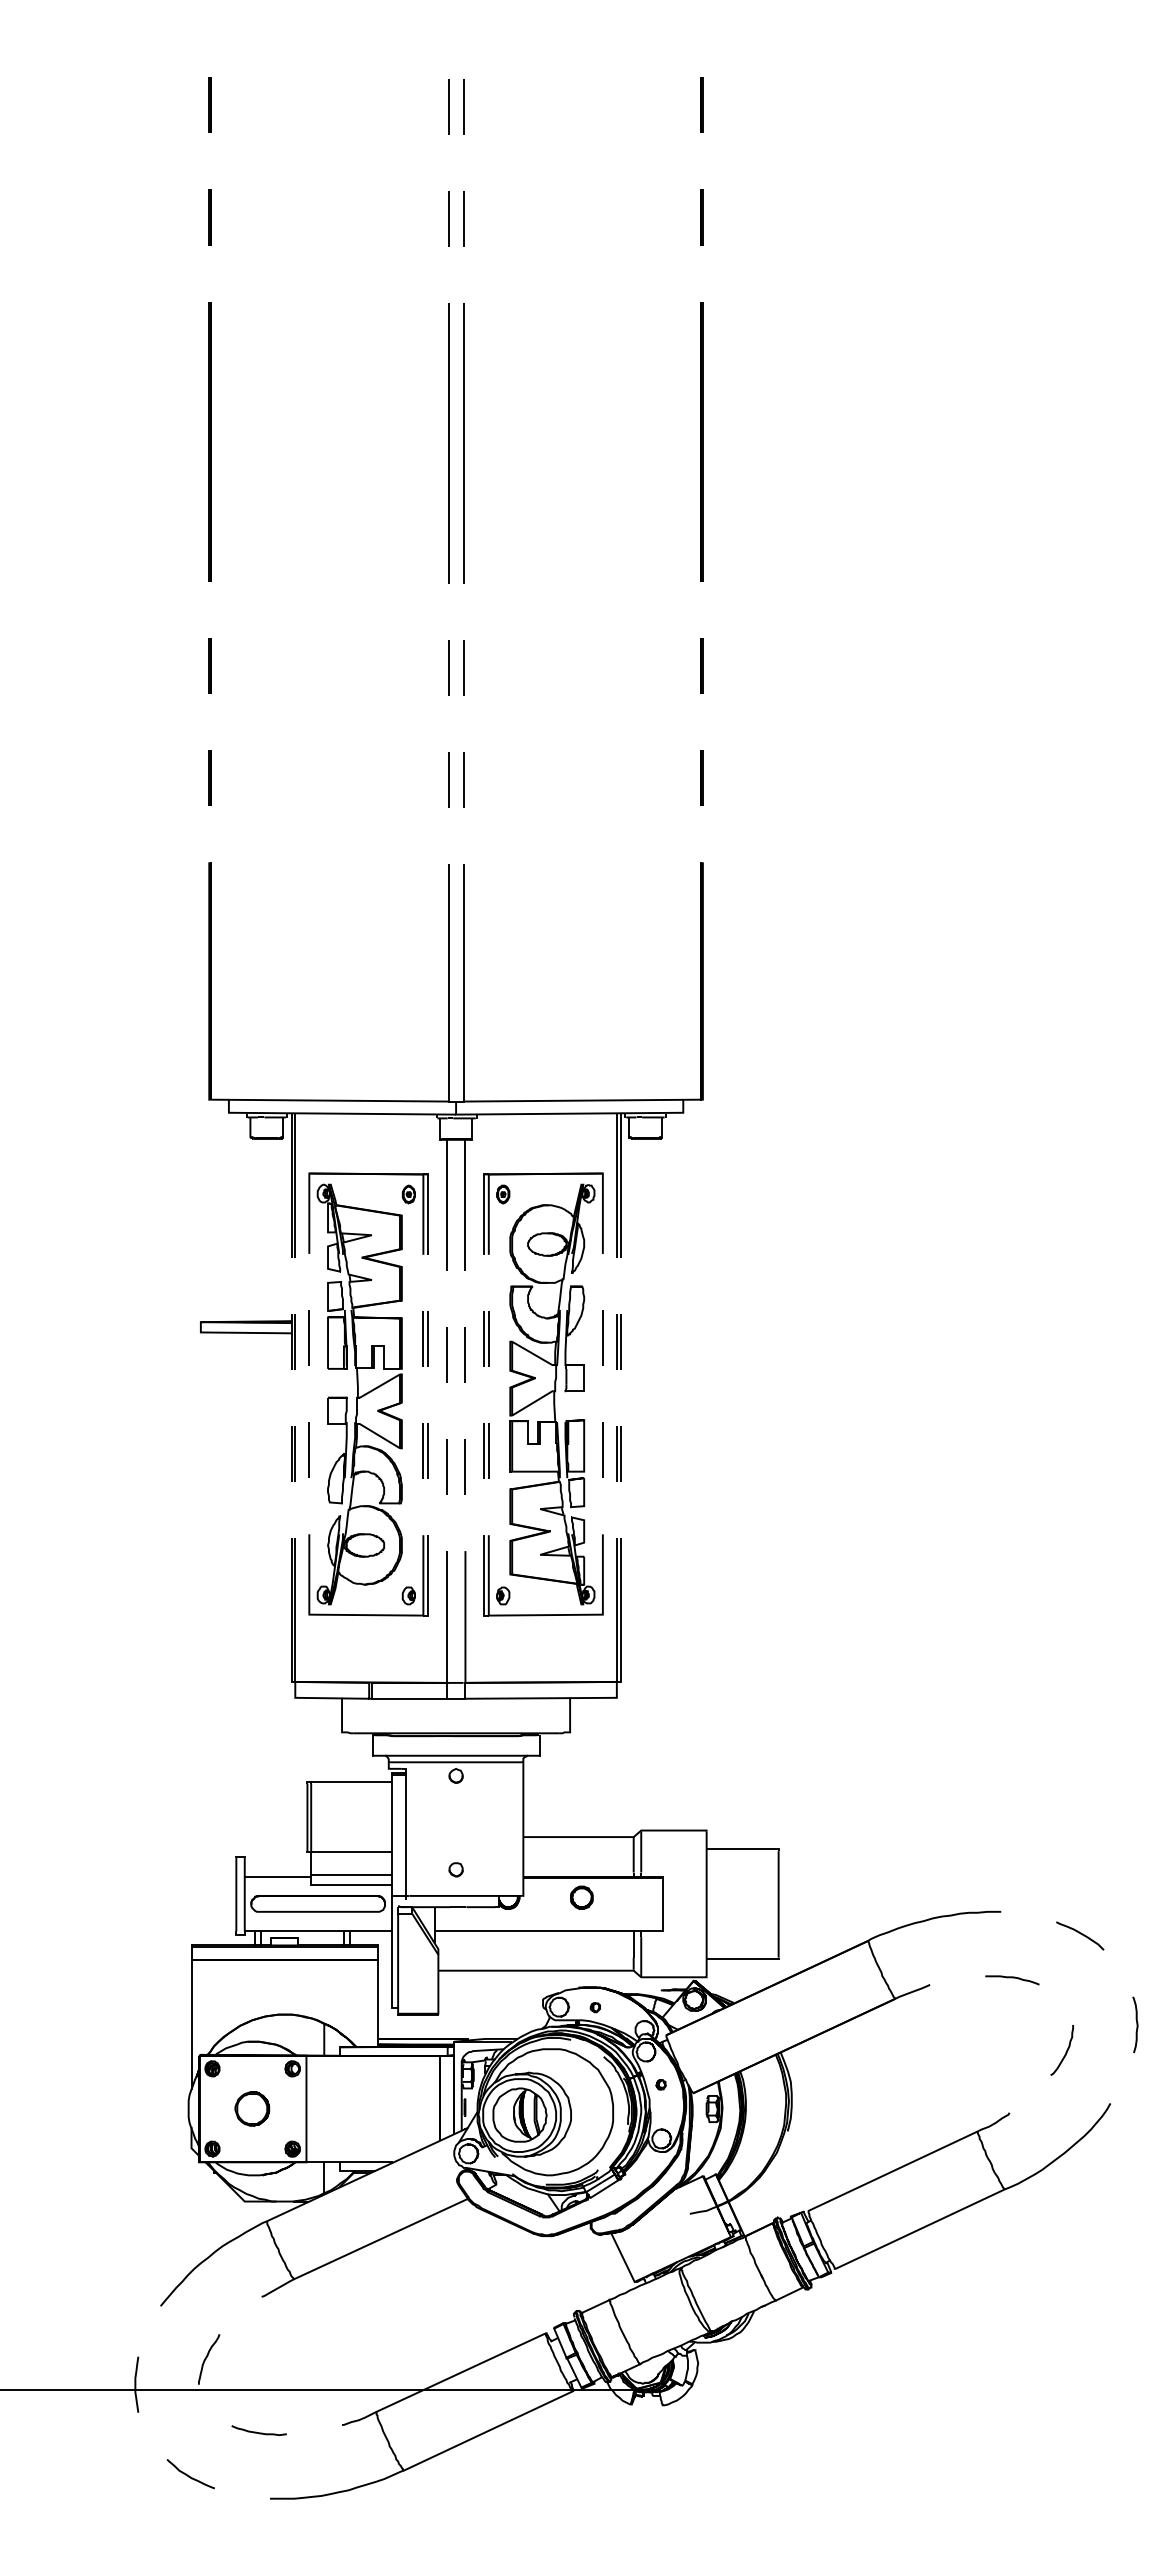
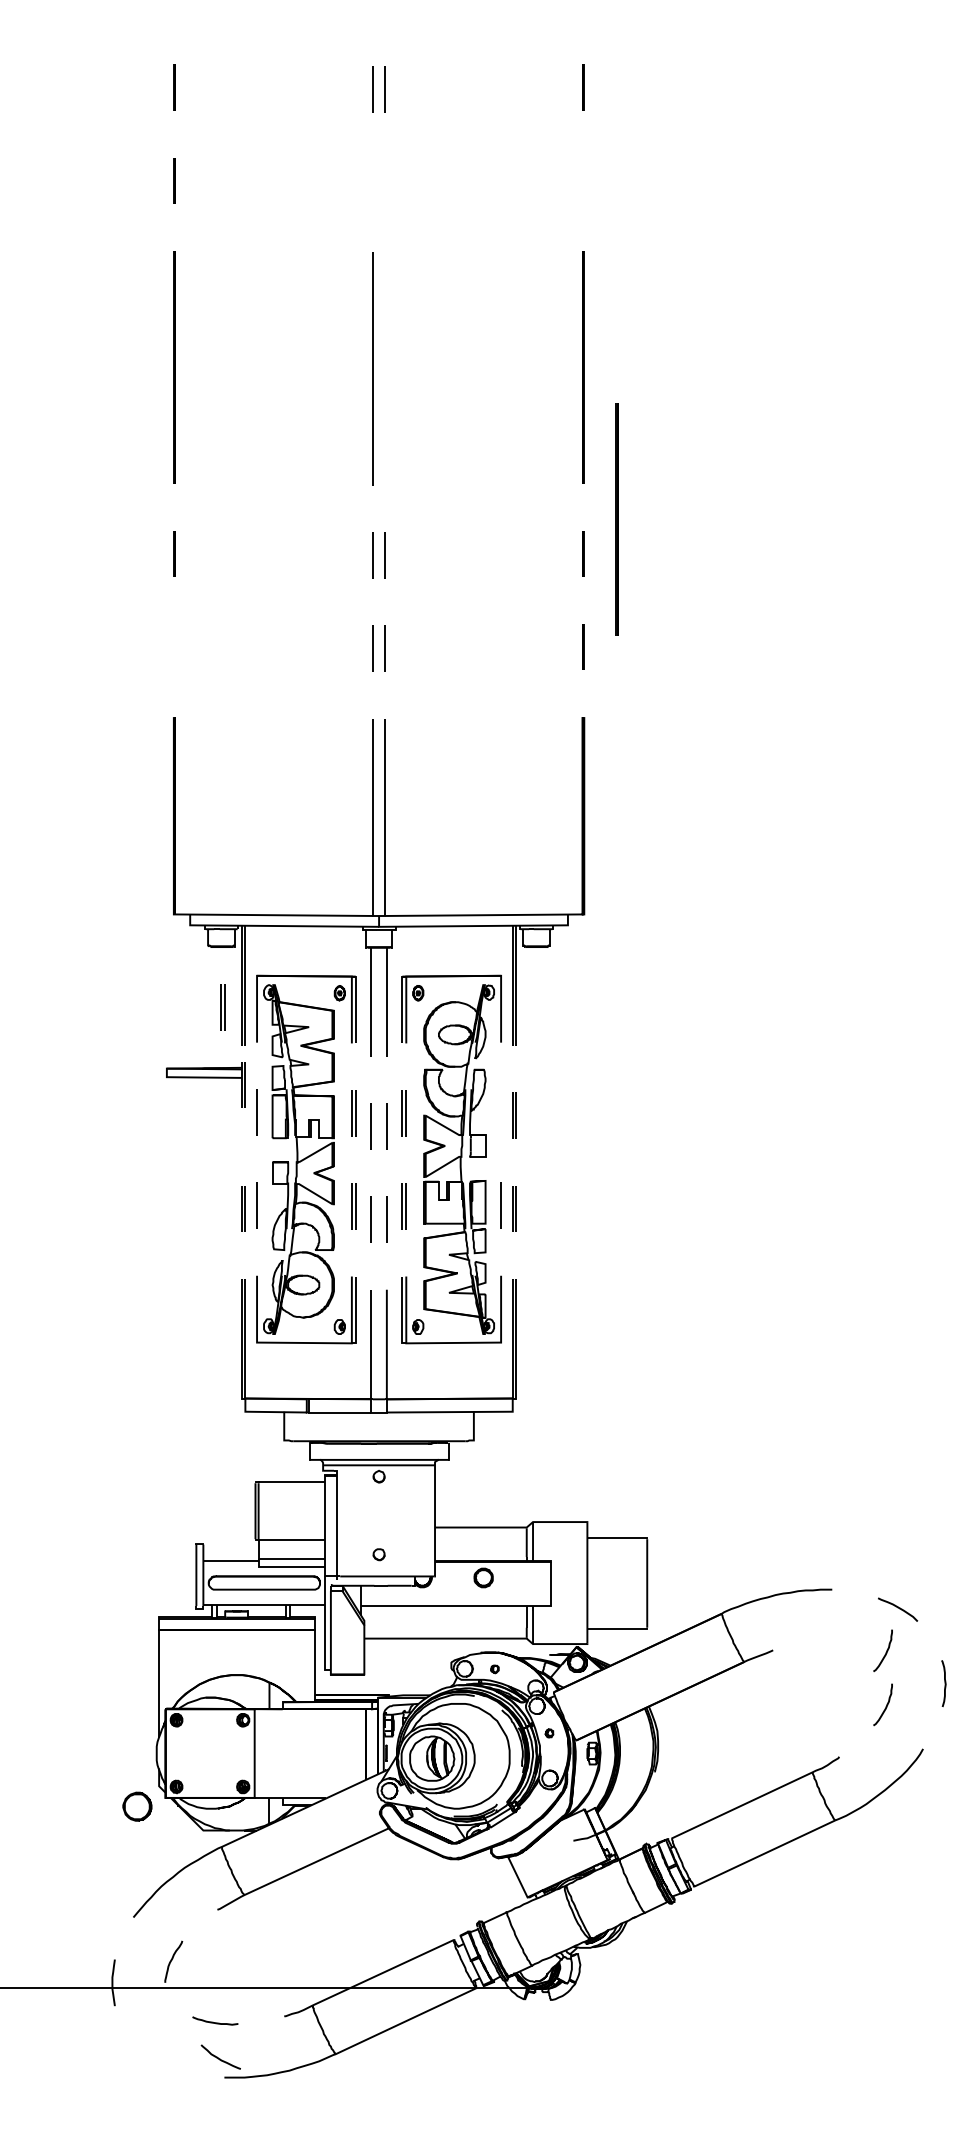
line: (701, 217) -> (583, 180), removed
line: (448, 218) -> (372, 181), removed
line: (463, 218) -> (385, 181), removed
line: (463, 443) -> (385, 368), removed
line: (741, 624) -> (616, 519), added
line: (209, 777) -> (174, 646), removed
part: (268, 1211) -> (223, 1007), added
part: (247, 1333) -> (205, 1078), moved
line: (602, 1337) -> (500, 1112), removed
part: (1012, 1980) -> (841, 1646), removed
curve: (1065, 1987) -> (885, 1652), added
part: (252, 2108) -> (137, 1806), moved
curve: (189, 2475) -> (219, 2058), moved

